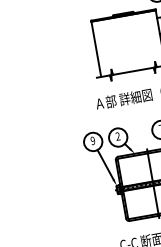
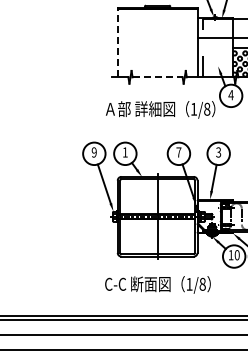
line: (96, 48) -> (117, 42), solid -> dashed
line: (133, 71) -> (157, 77), solid -> dashed
text: (117, 136) -> (124, 152), 2 -> 1

